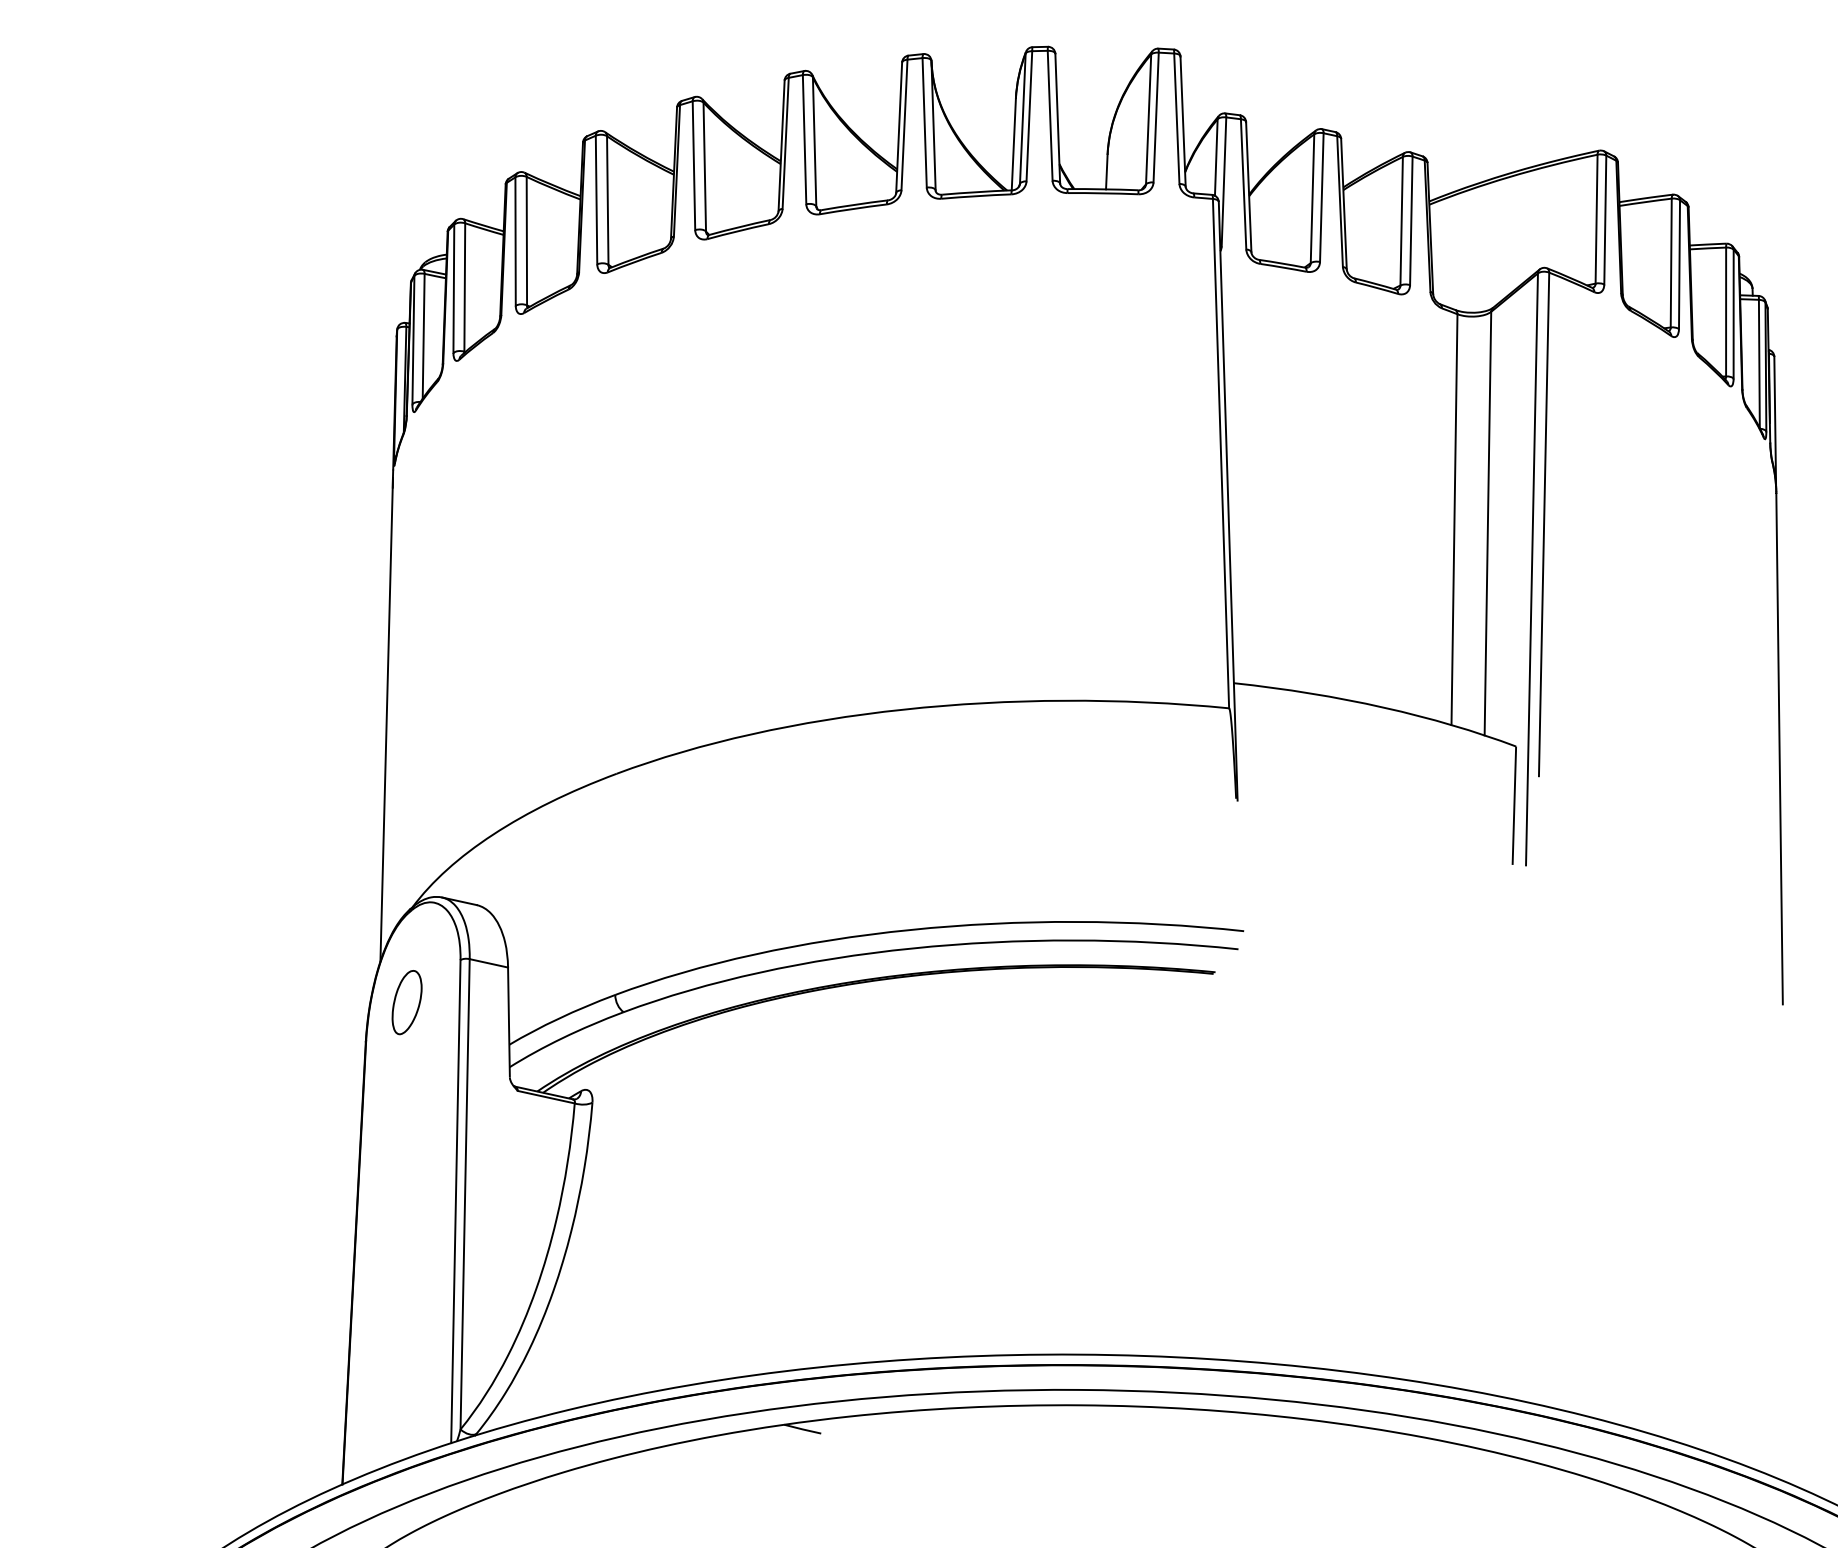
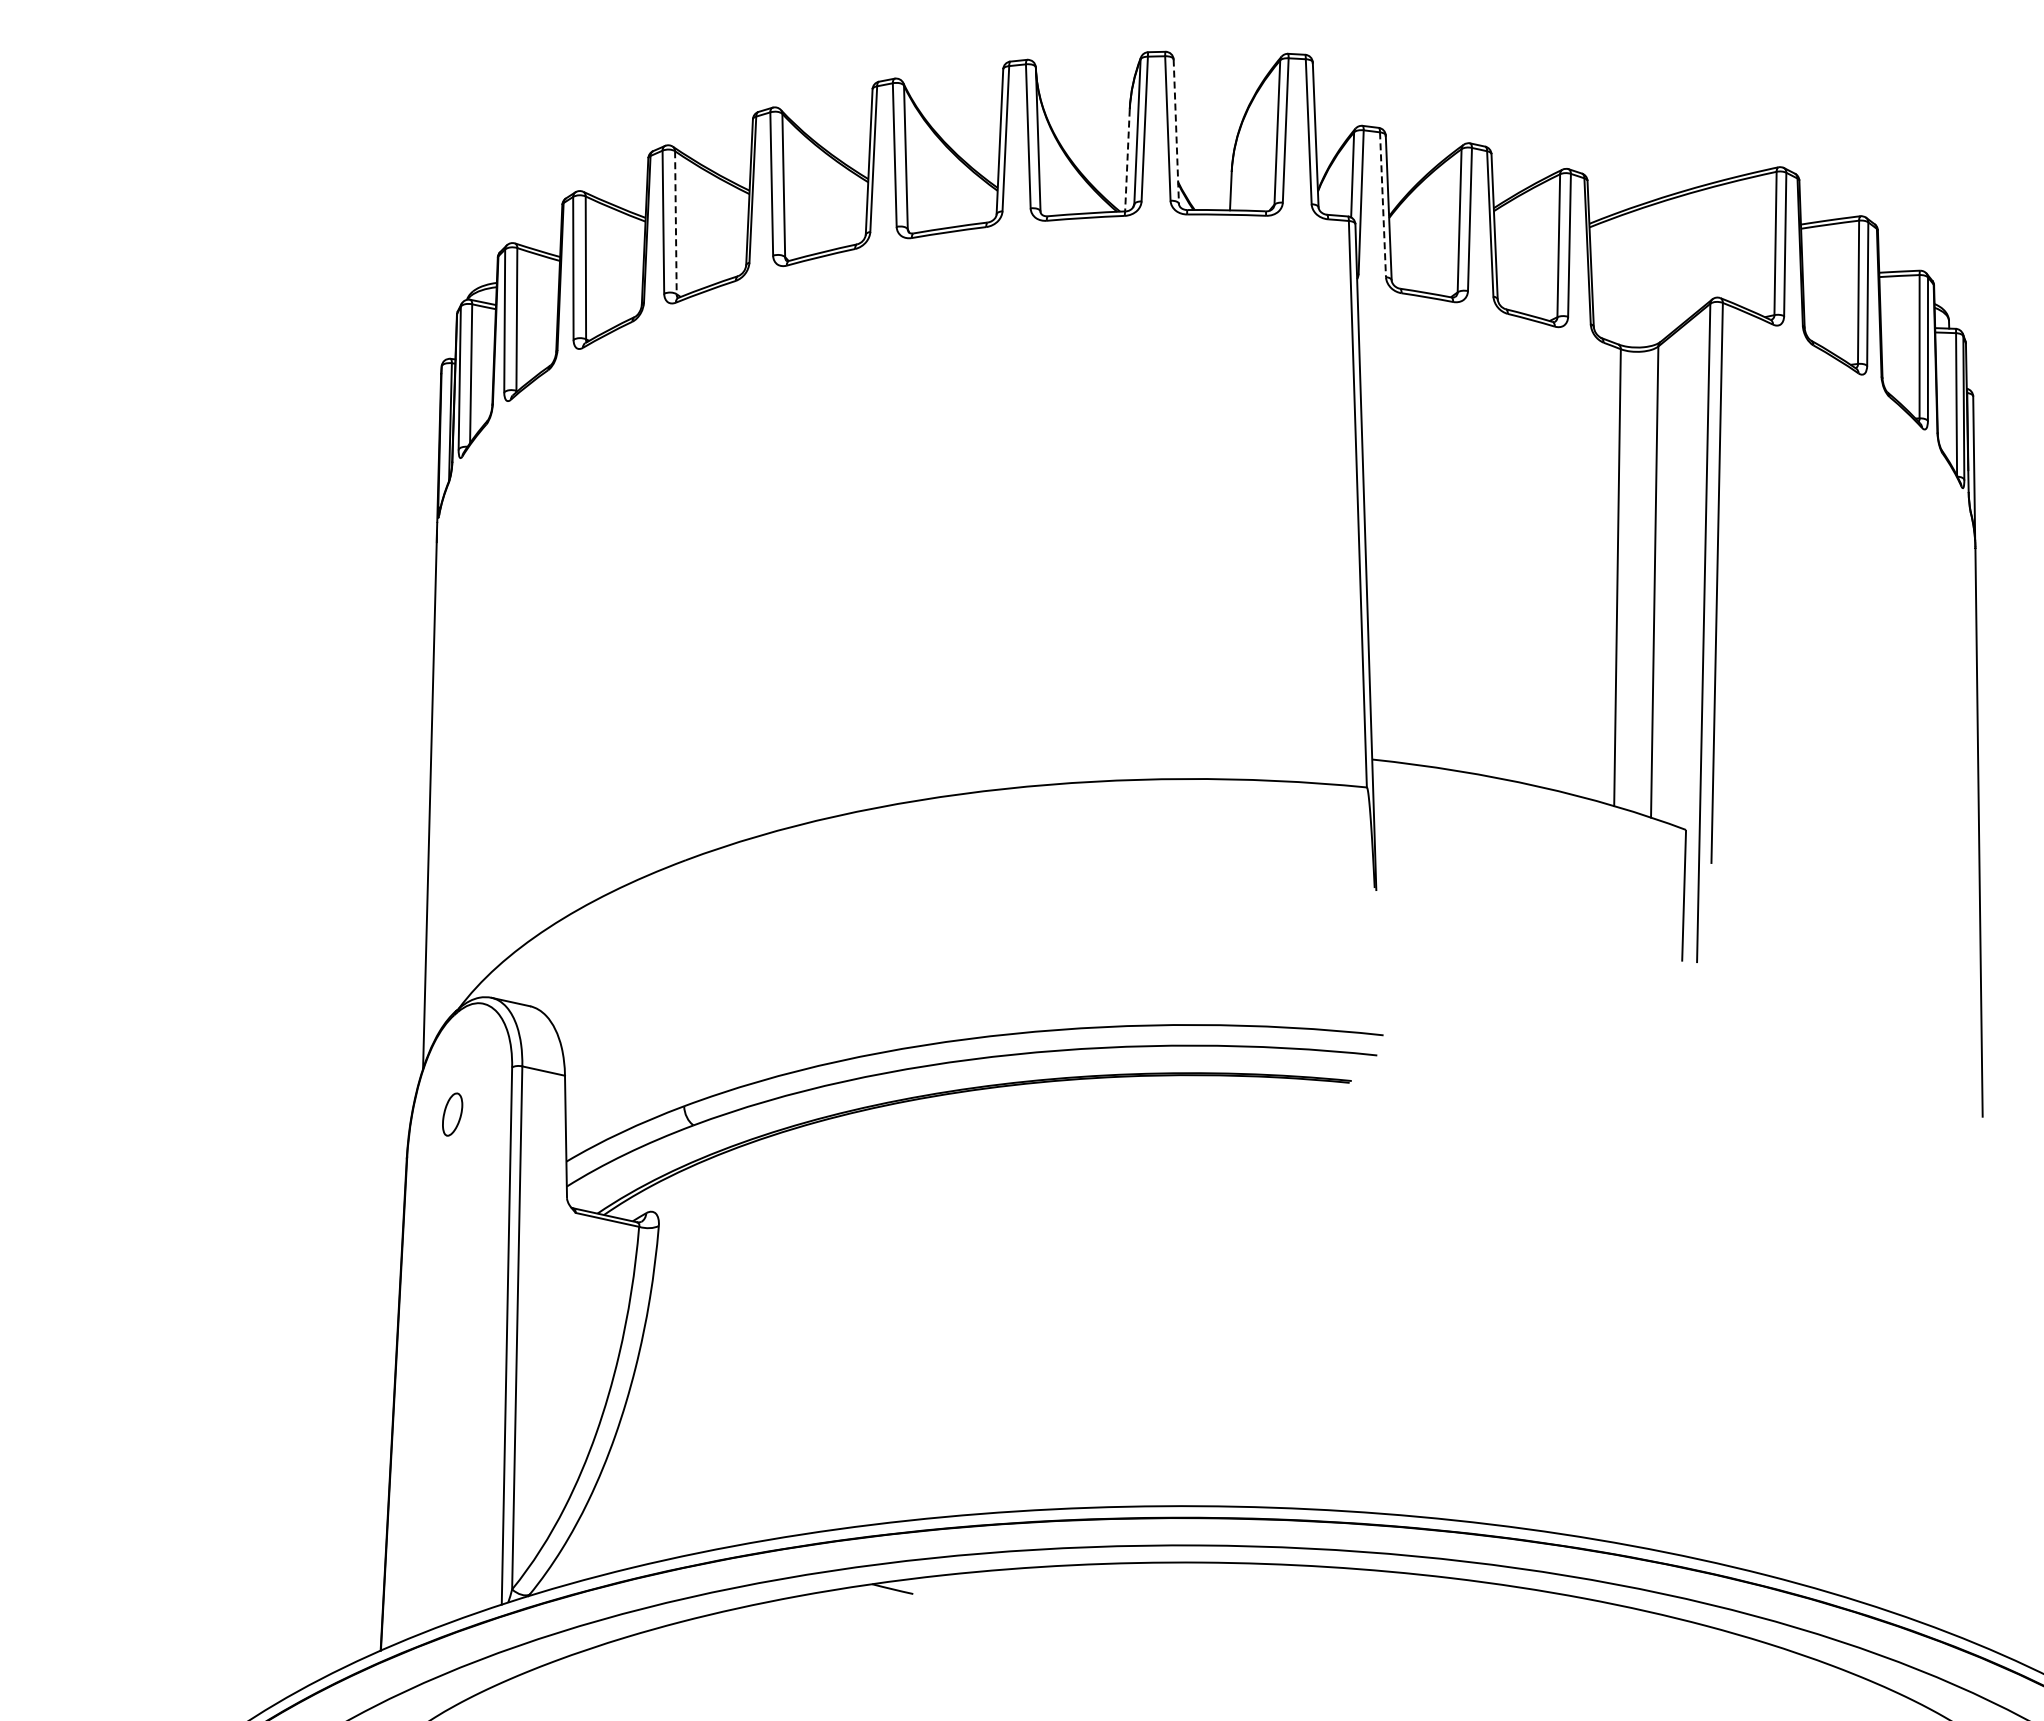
line: (1057, 119) -> (1176, 132), solid -> dashed
line: (1013, 144) -> (1127, 160), solid -> dashed
line: (1244, 185) -> (1383, 205), solid -> dashed
line: (607, 200) -> (675, 222), solid -> dashed
part: (406, 1002) -> (452, 1114), size x0.6

